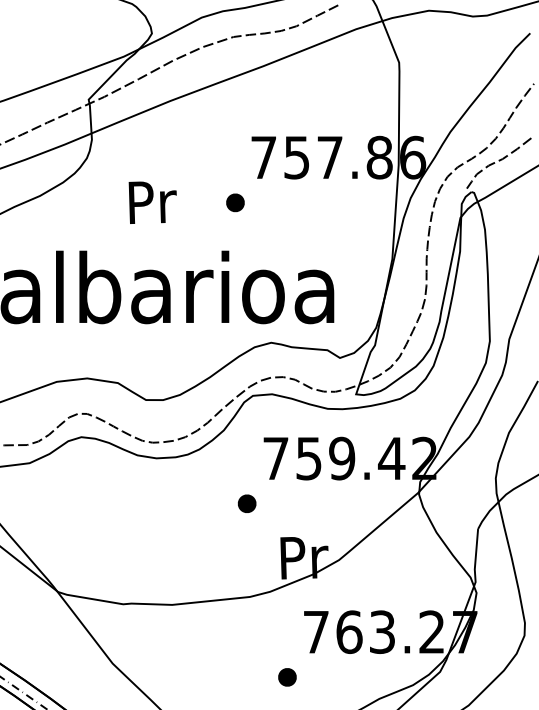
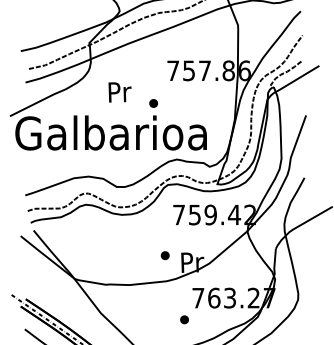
part: (235, 202) -> (153, 103), moved
part: (245, 503) -> (164, 255), moved

